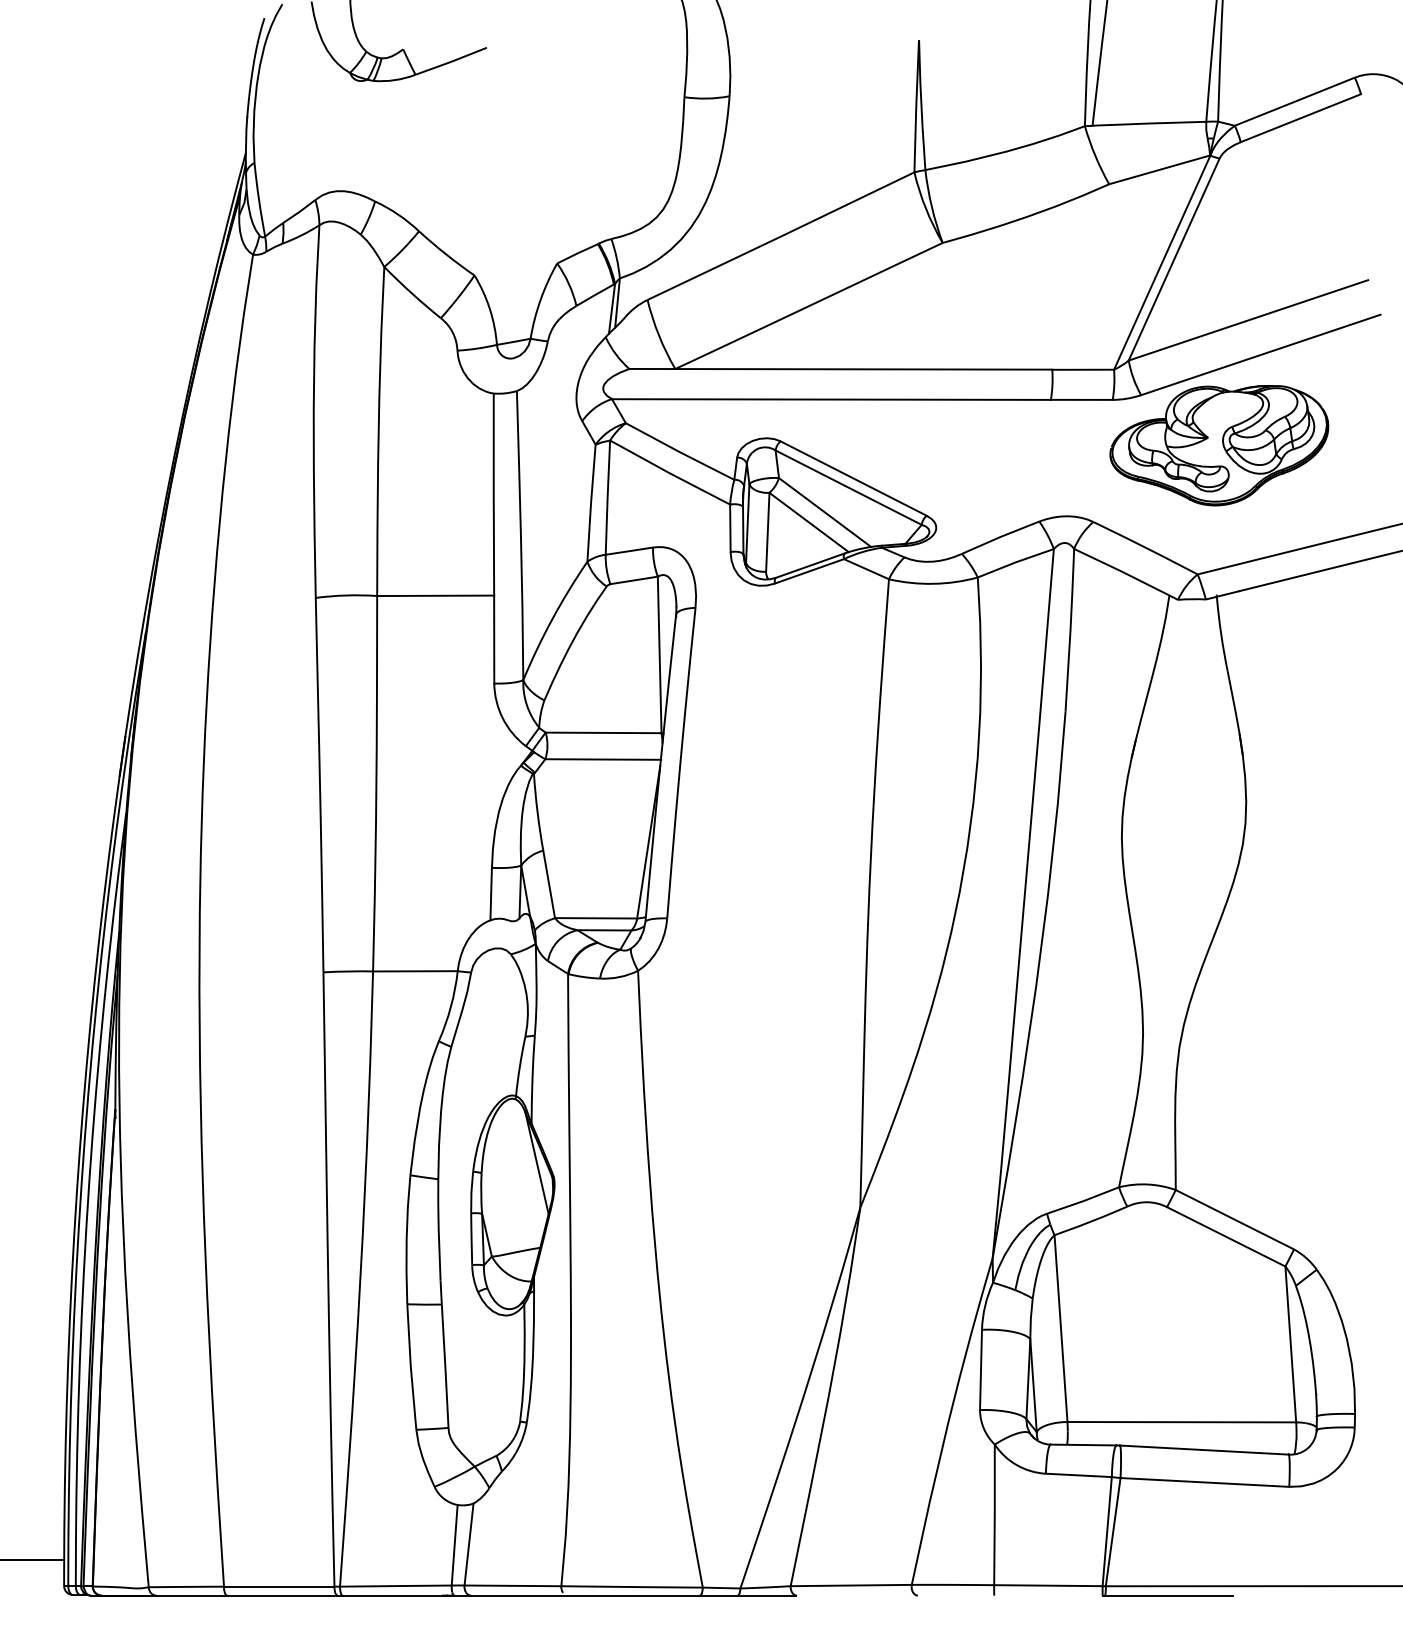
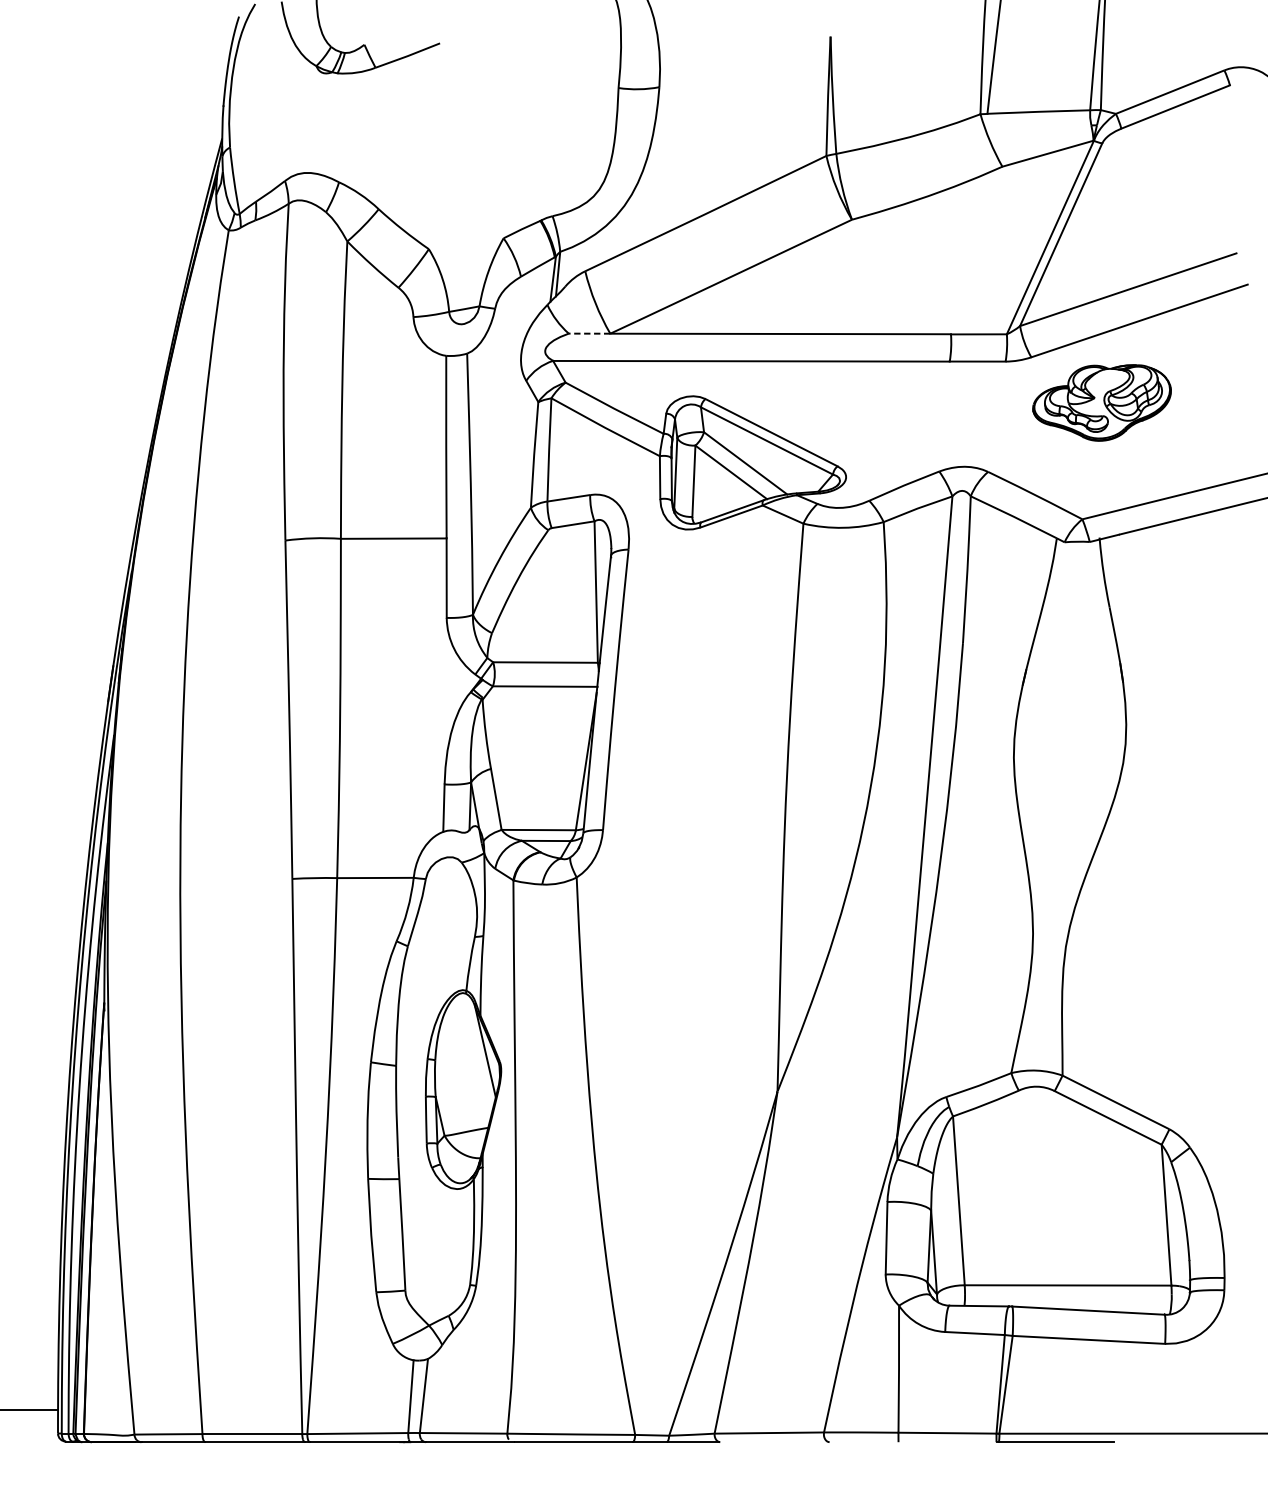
line: (652, 369) -> (589, 334), solid -> dashed
part: (1219, 445) -> (1102, 402), size x0.7

